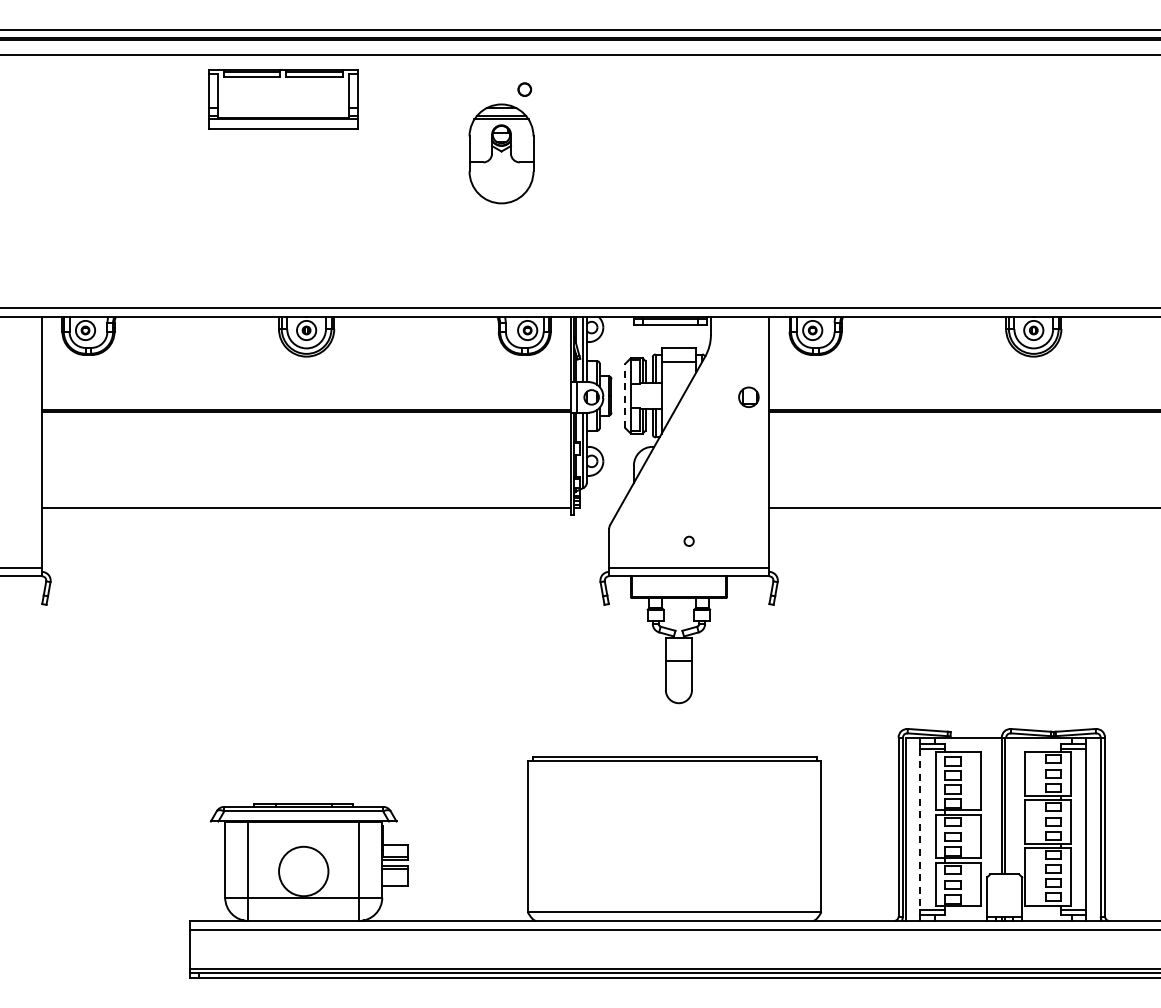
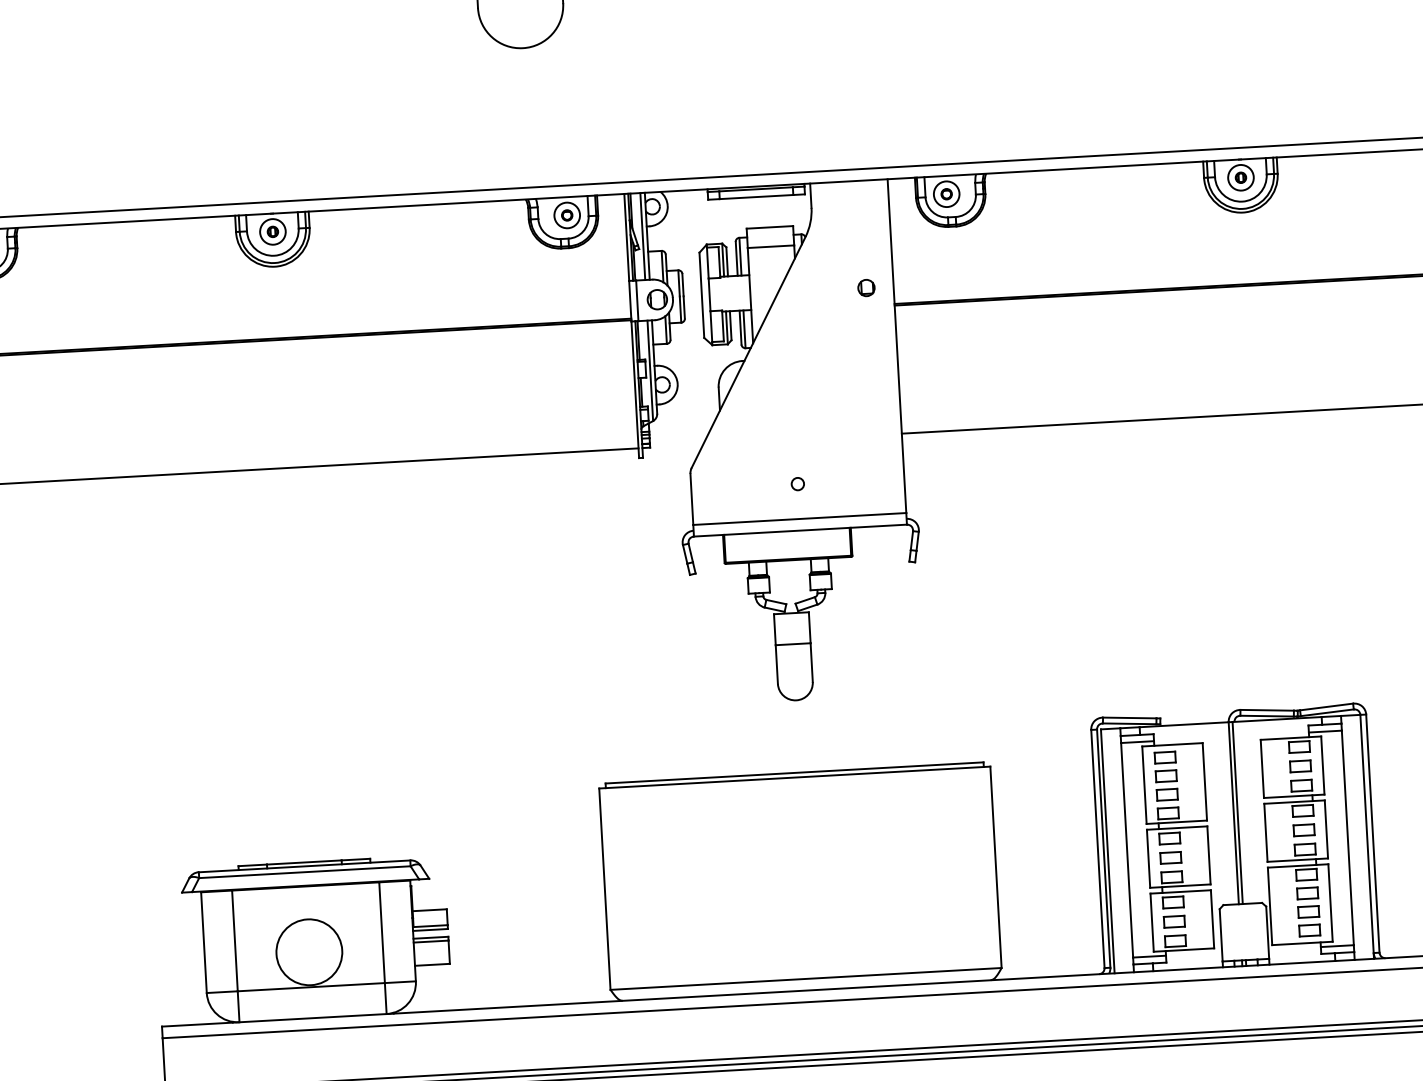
line: (625, 395) -> (702, 294), dashed -> solid
part: (748, 397) -> (866, 288), size x0.62
line: (920, 829) -> (1127, 850), dashed -> solid

